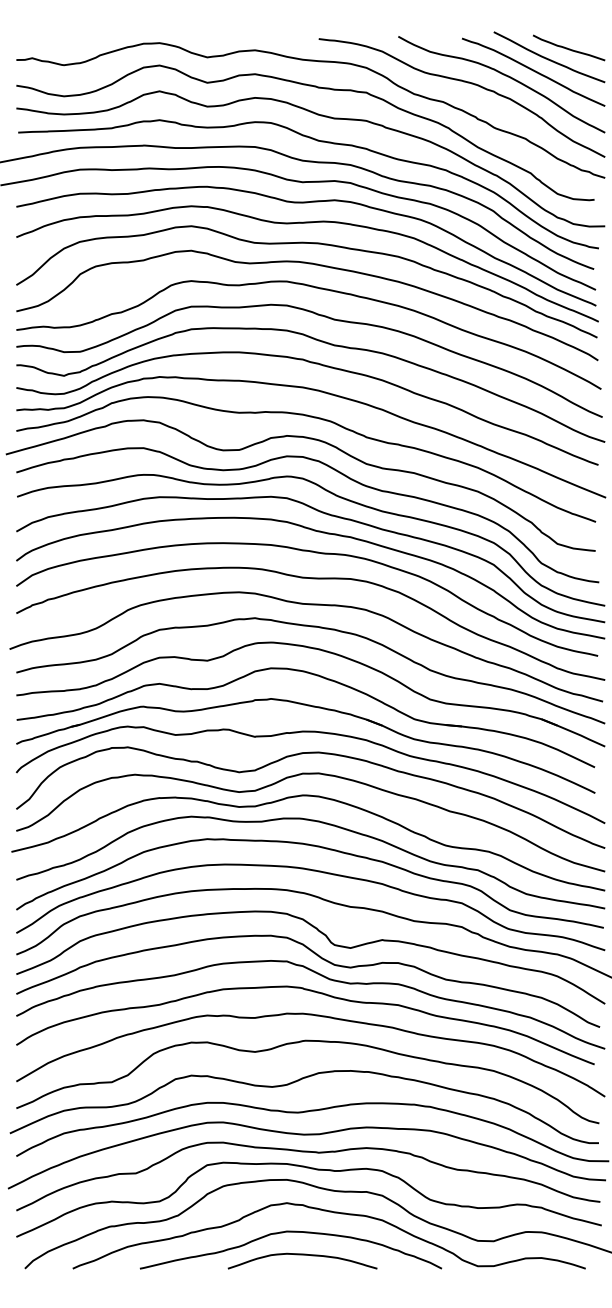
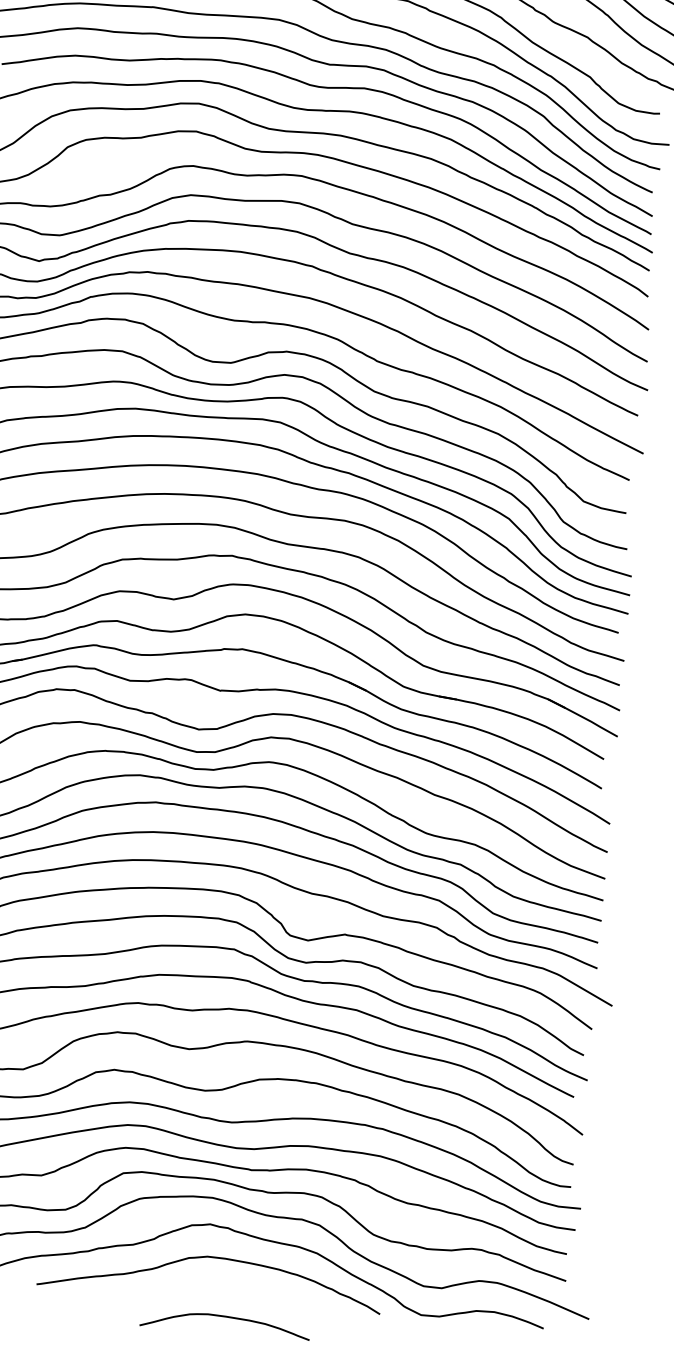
curve: (302, 1255) -> (225, 1317), moved

